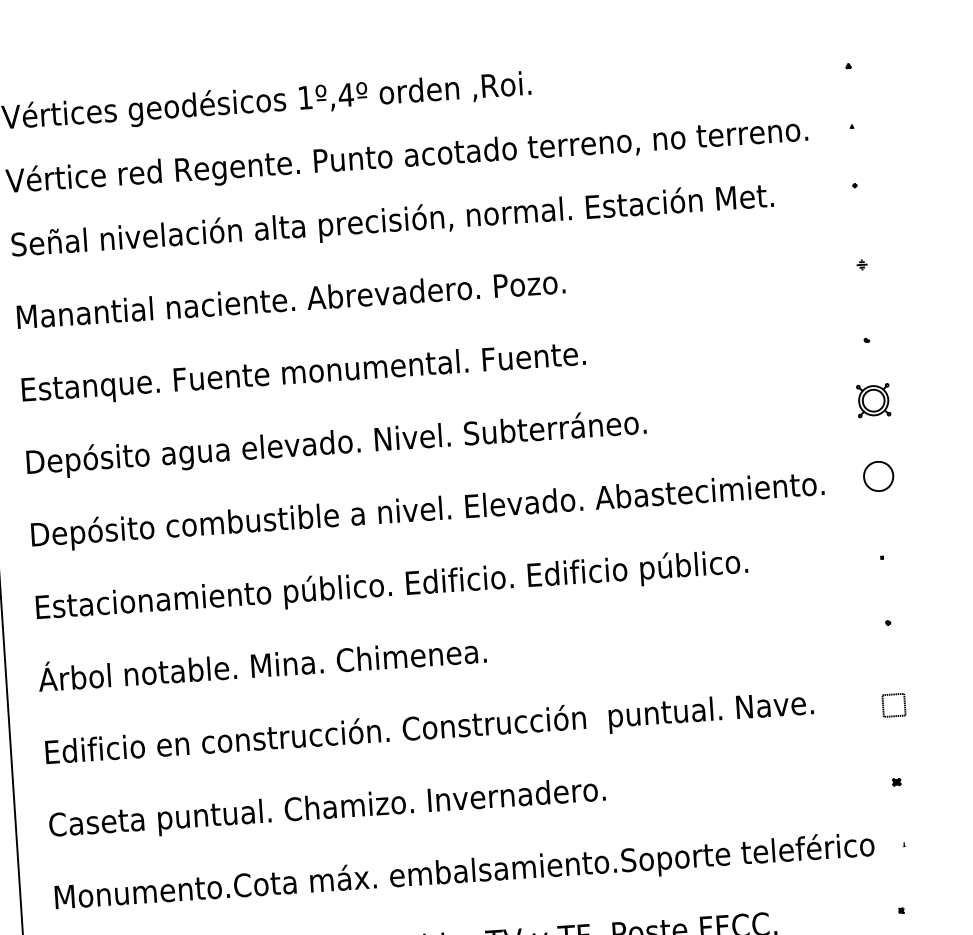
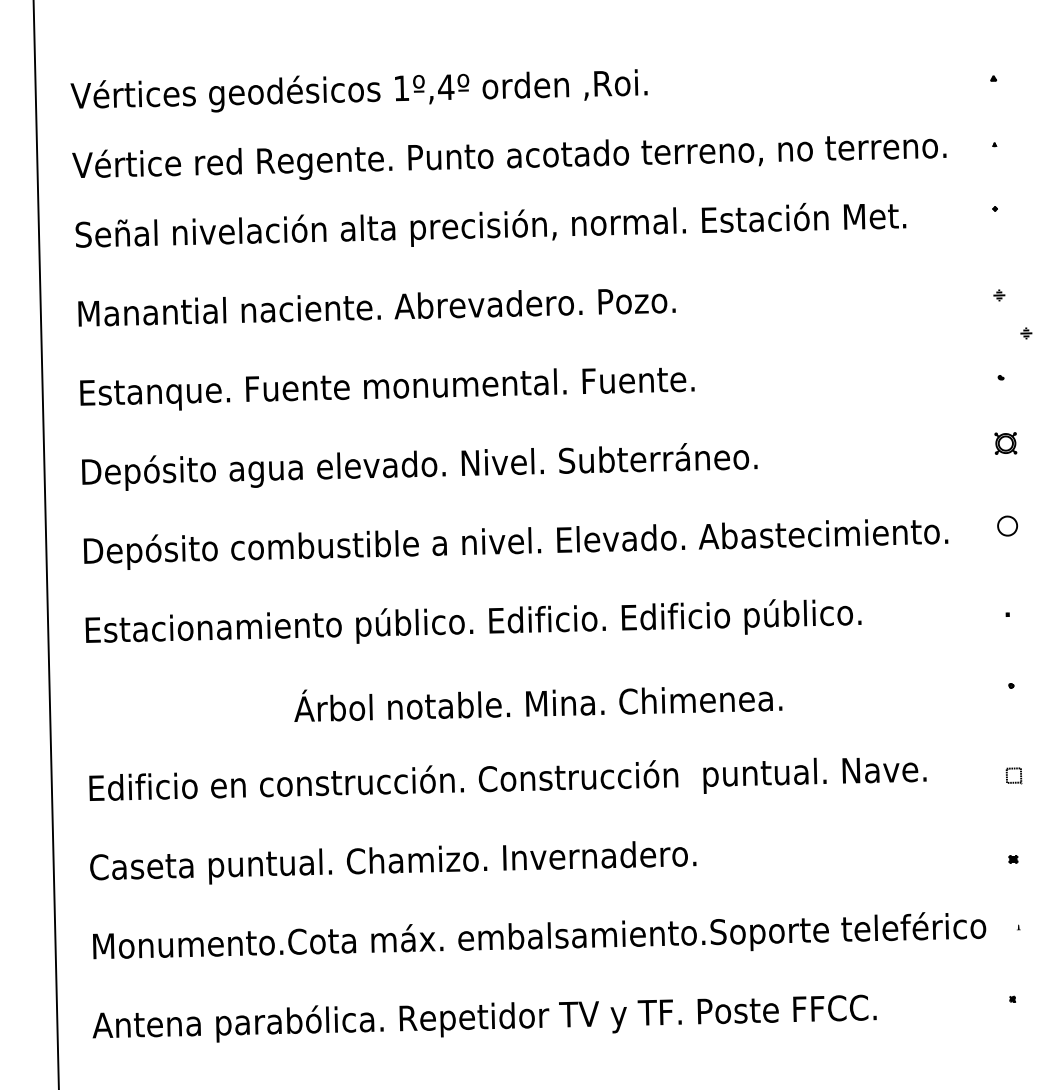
part: (888, 298) -> (1026, 333), added
part: (873, 400) -> (1005, 443), size x0.6
part: (878, 475) -> (1007, 525), size x0.6
text: (262, 666) -> (538, 704), moved
part: (893, 705) -> (1013, 775), size x0.6

